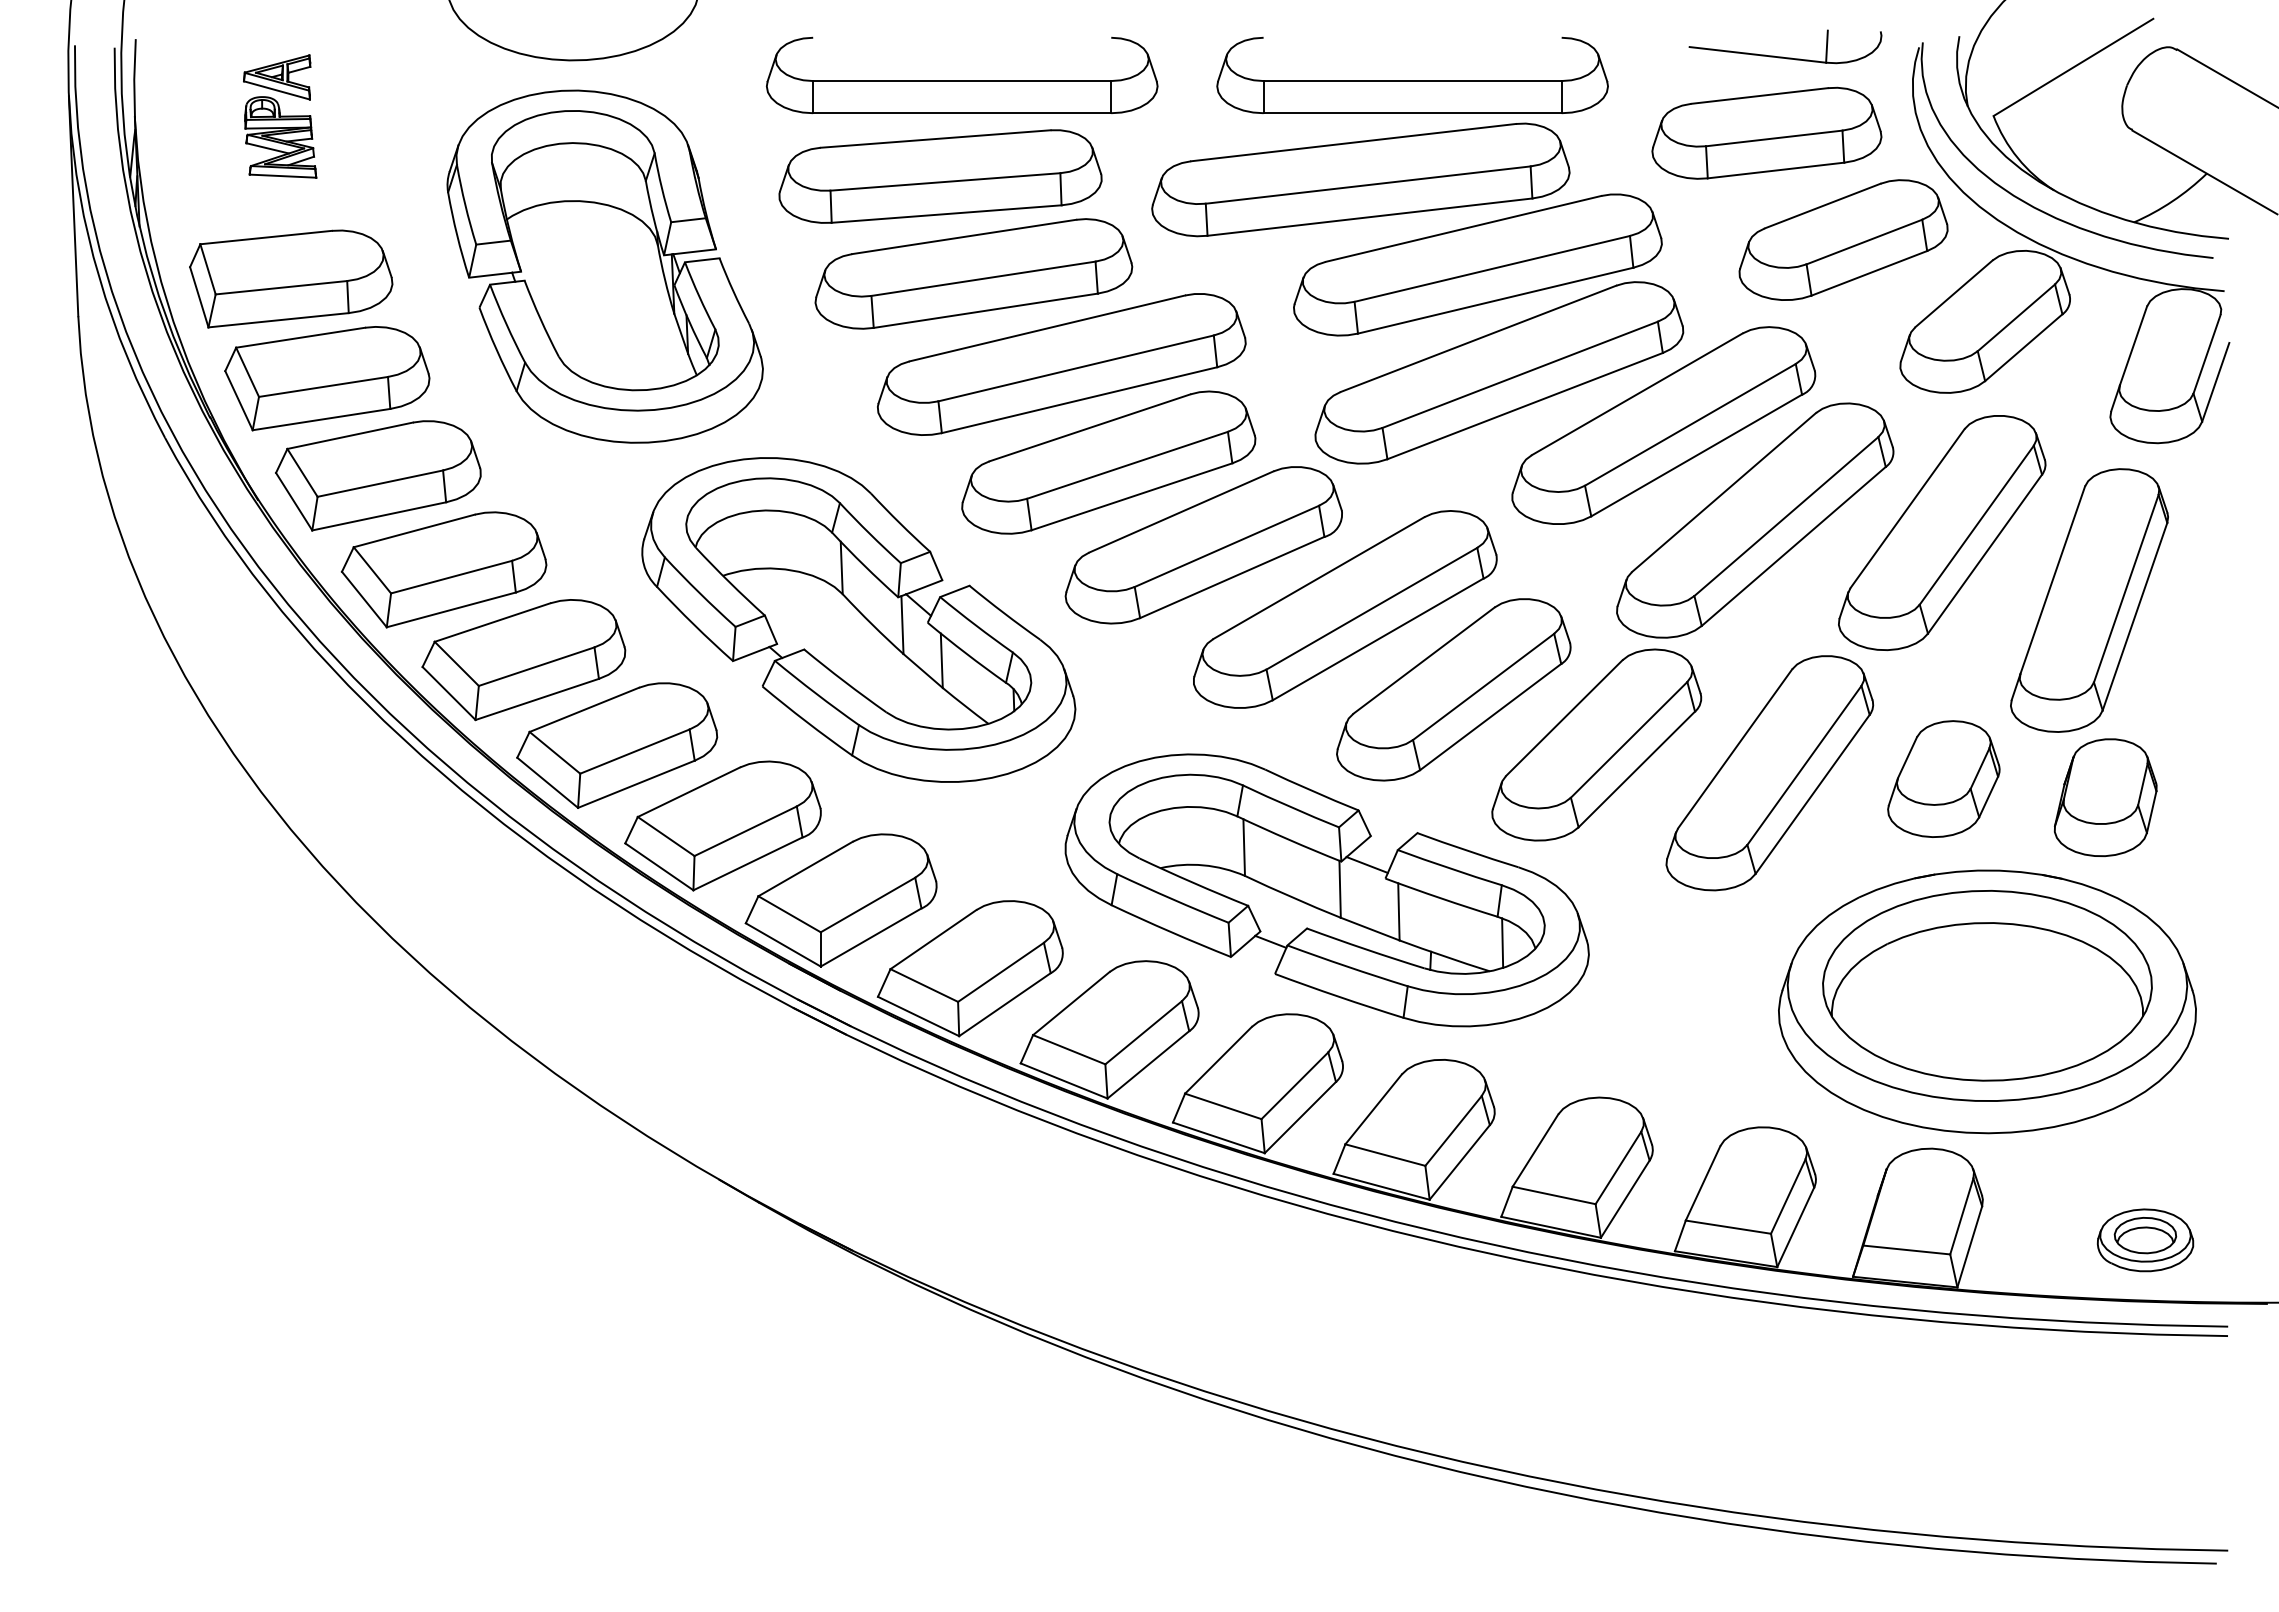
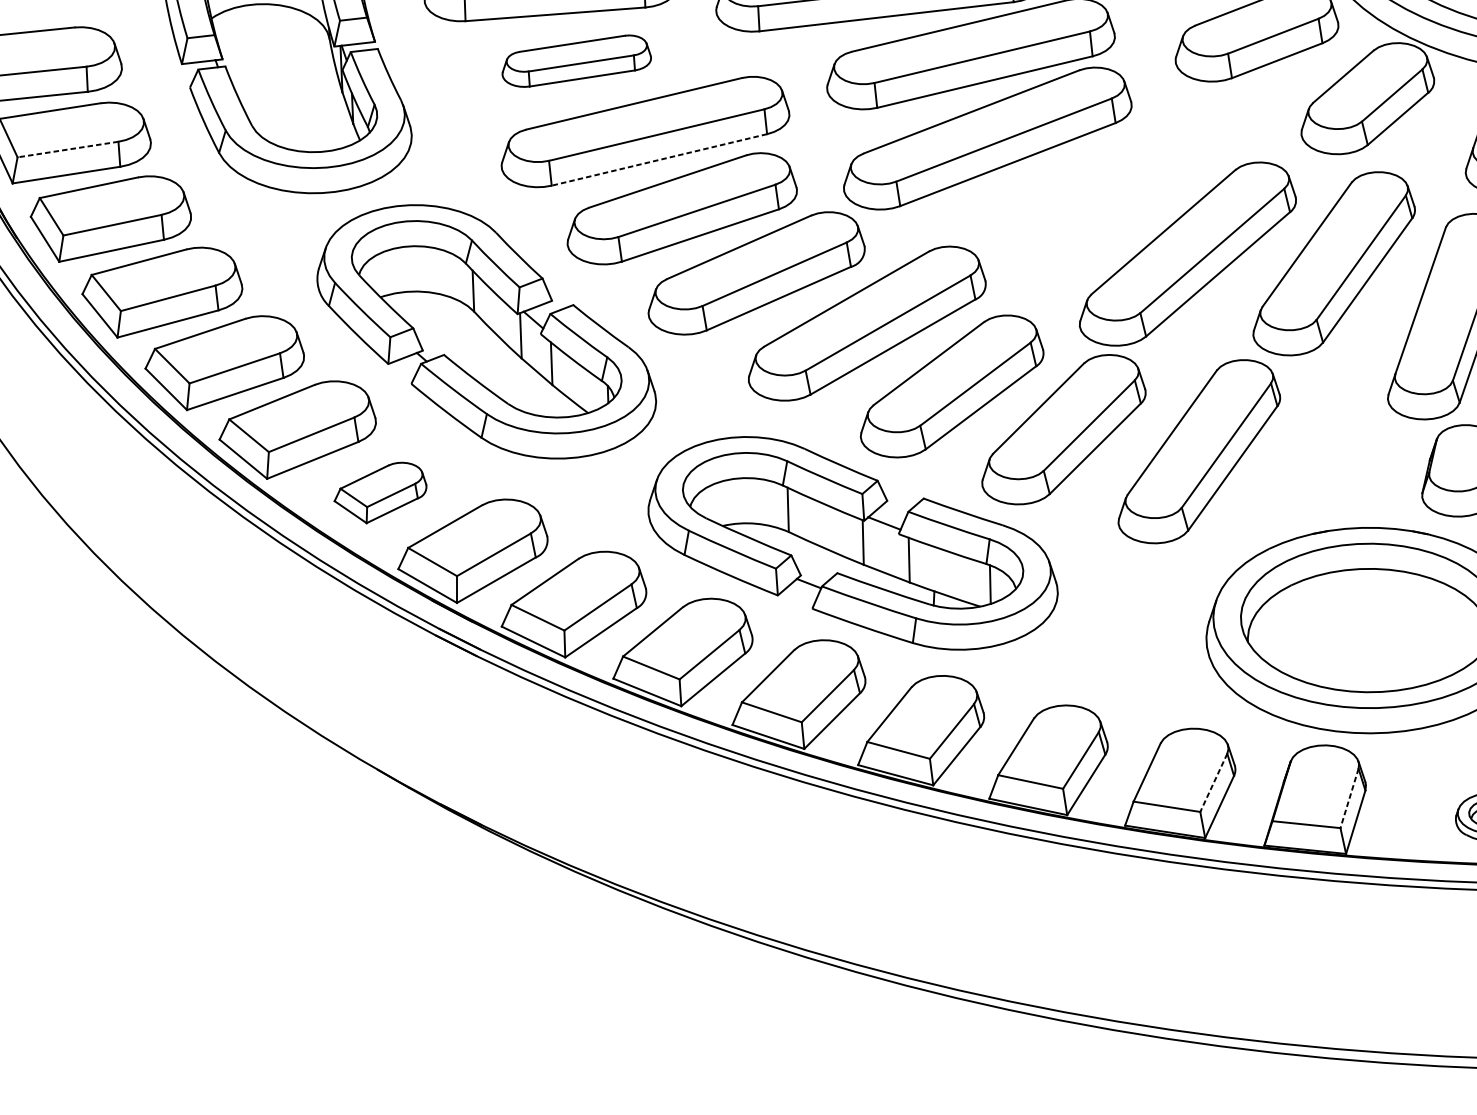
part: (973, 273) -> (576, 60), size x0.6
line: (323, 387) -> (68, 150), solid -> dashed
line: (1079, 400) -> (659, 160), solid -> dashed
part: (1663, 425) -> (1116, 179), removed
part: (1943, 778) -> (1335, 455), removed
part: (722, 825) -> (380, 492), size x0.6
line: (1788, 1196) -> (1213, 782), solid -> dashed
line: (1961, 1216) -> (1349, 798), solid -> dashed

